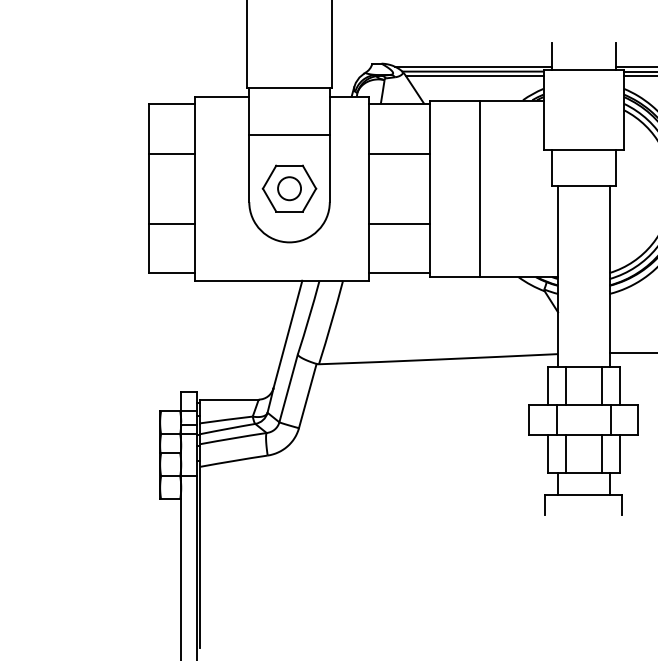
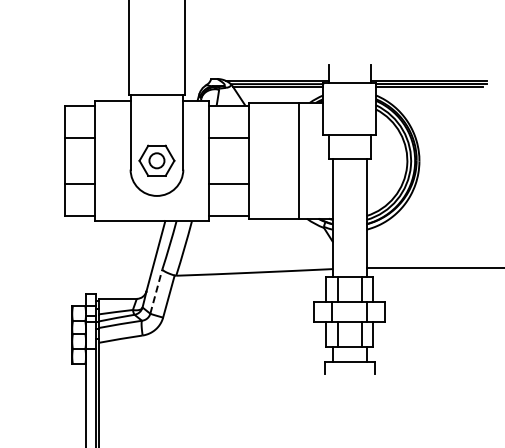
line: (288, 134) -> (156, 125), removed
line: (479, 188) -> (298, 160), moved
line: (288, 388) -> (156, 291), solid -> dashed

